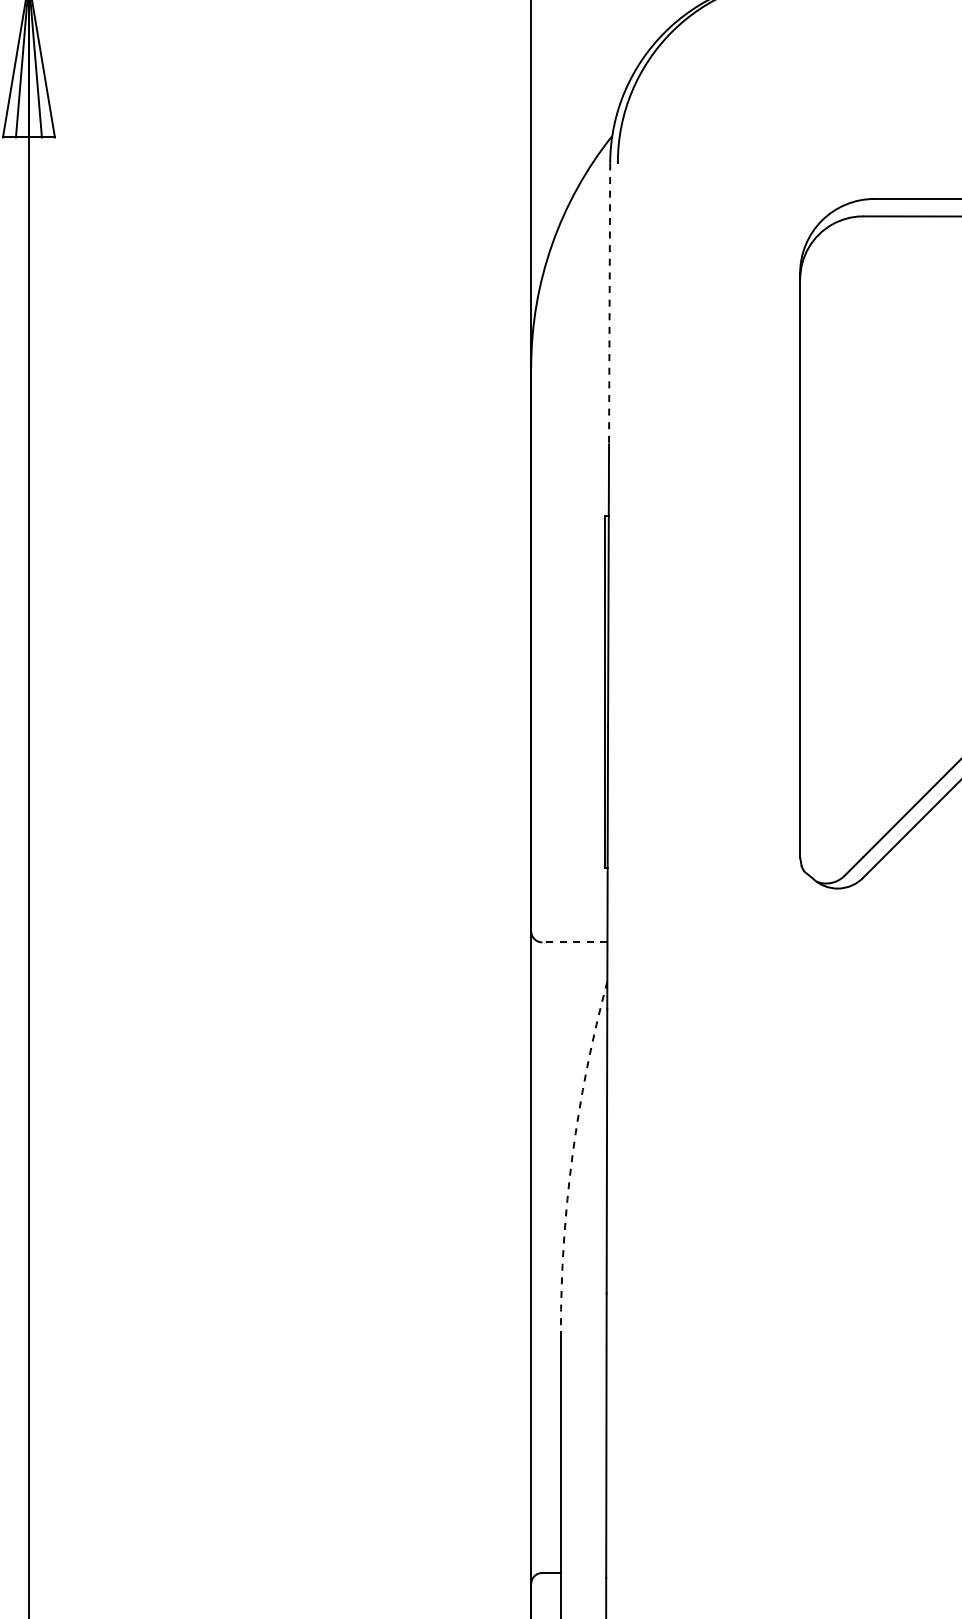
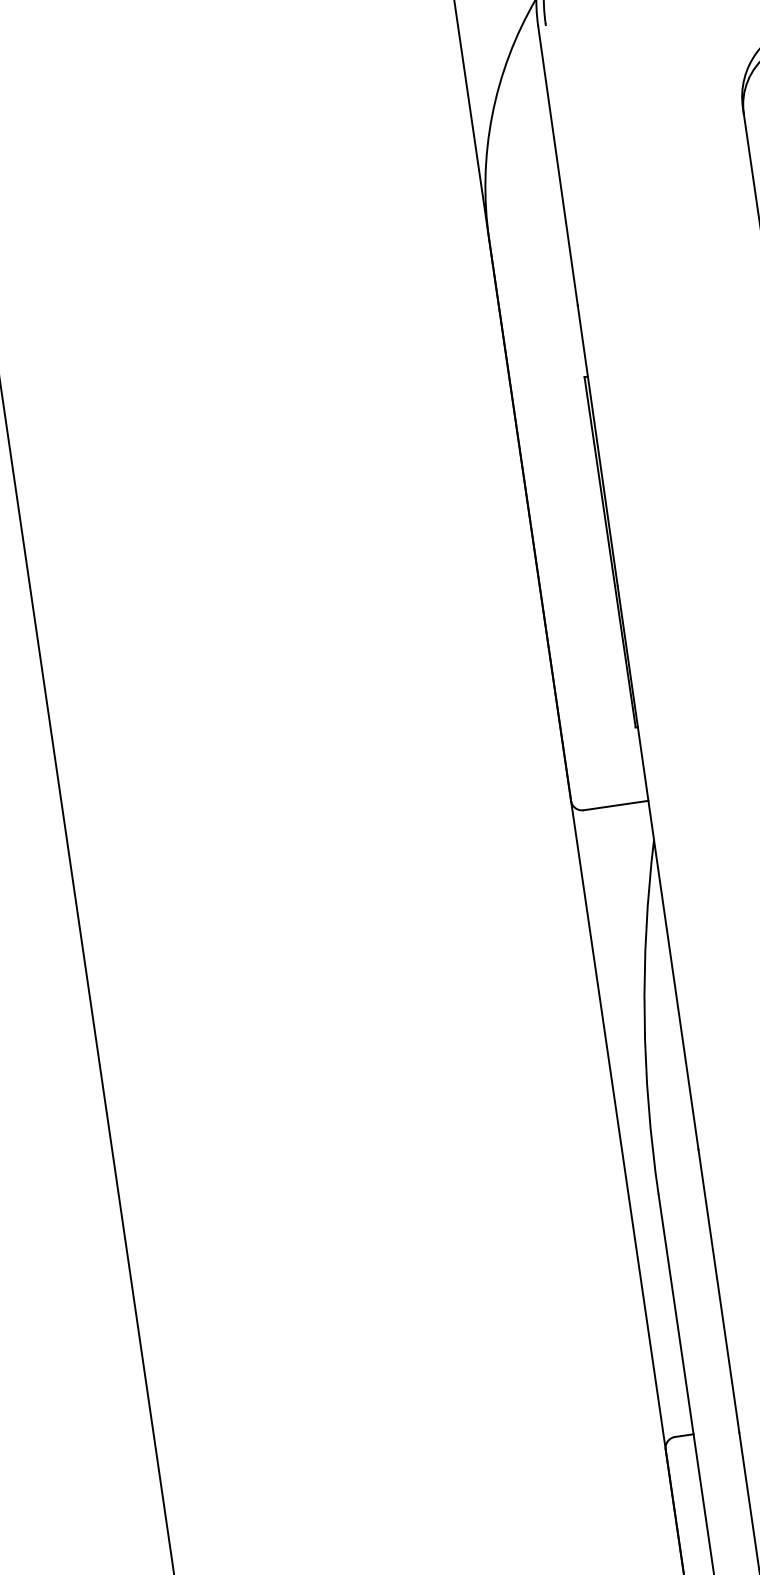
line: (609, 304) -> (557, 166), dashed -> solid
line: (574, 942) -> (615, 805), dashed -> solid
arc: (572, 1155) -> (644, 1017), dashed -> solid

